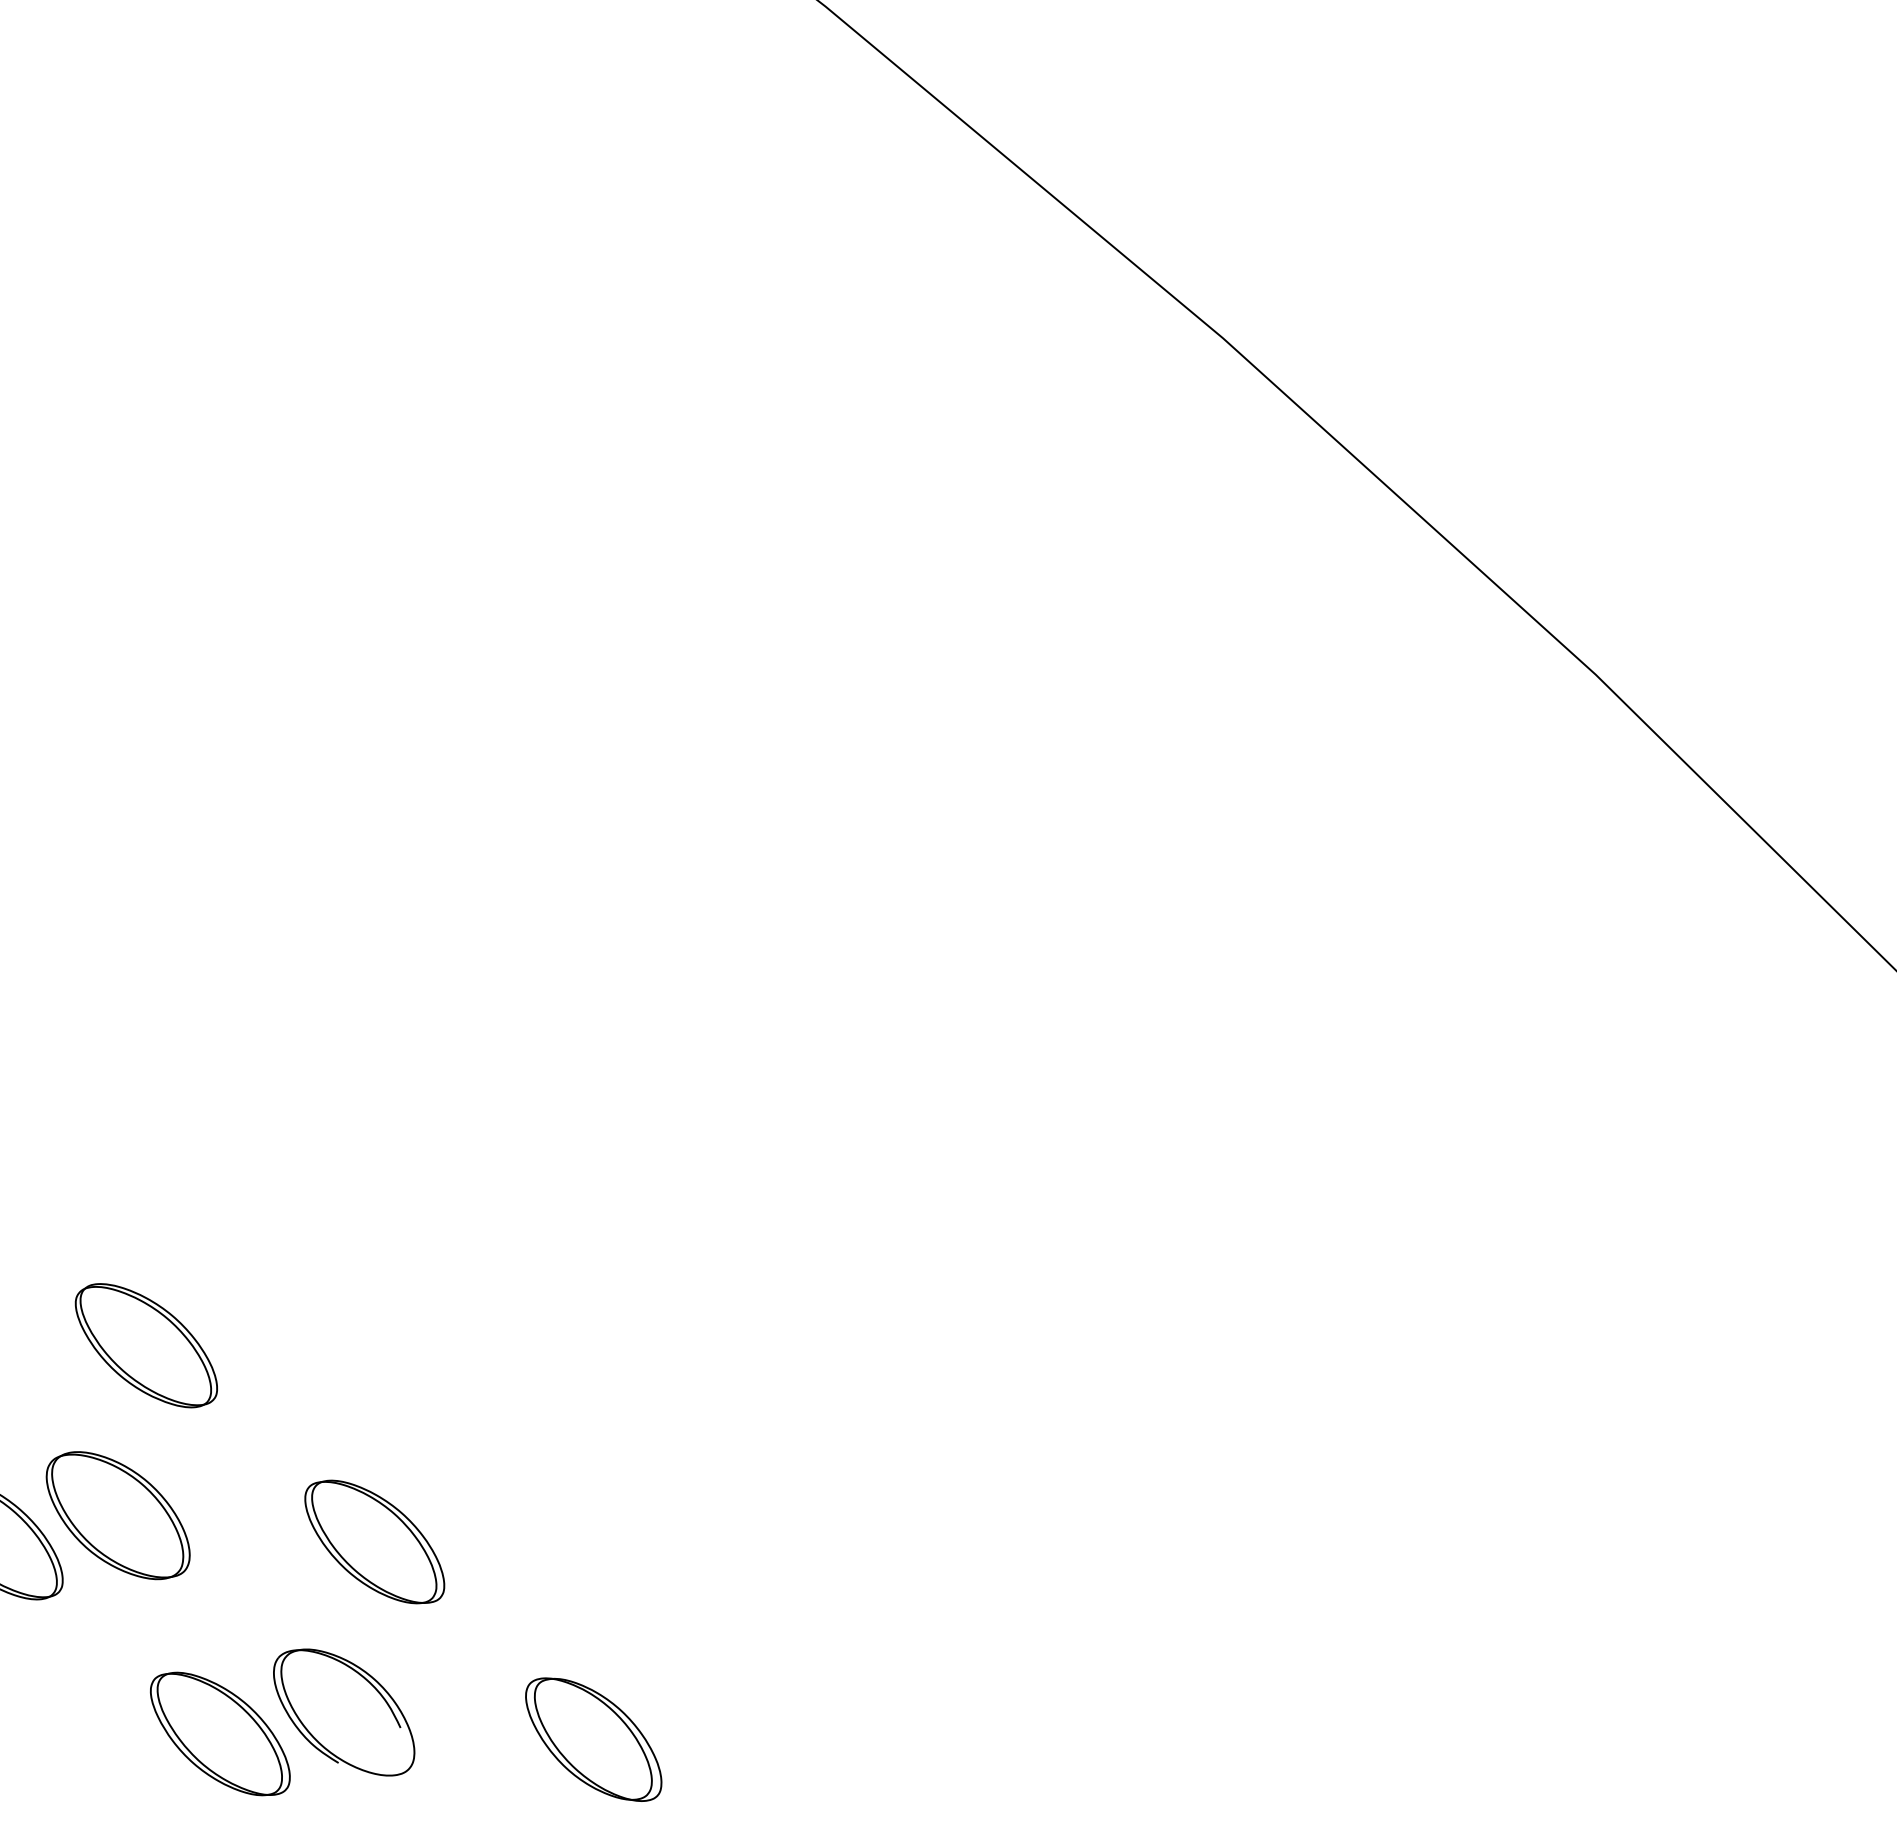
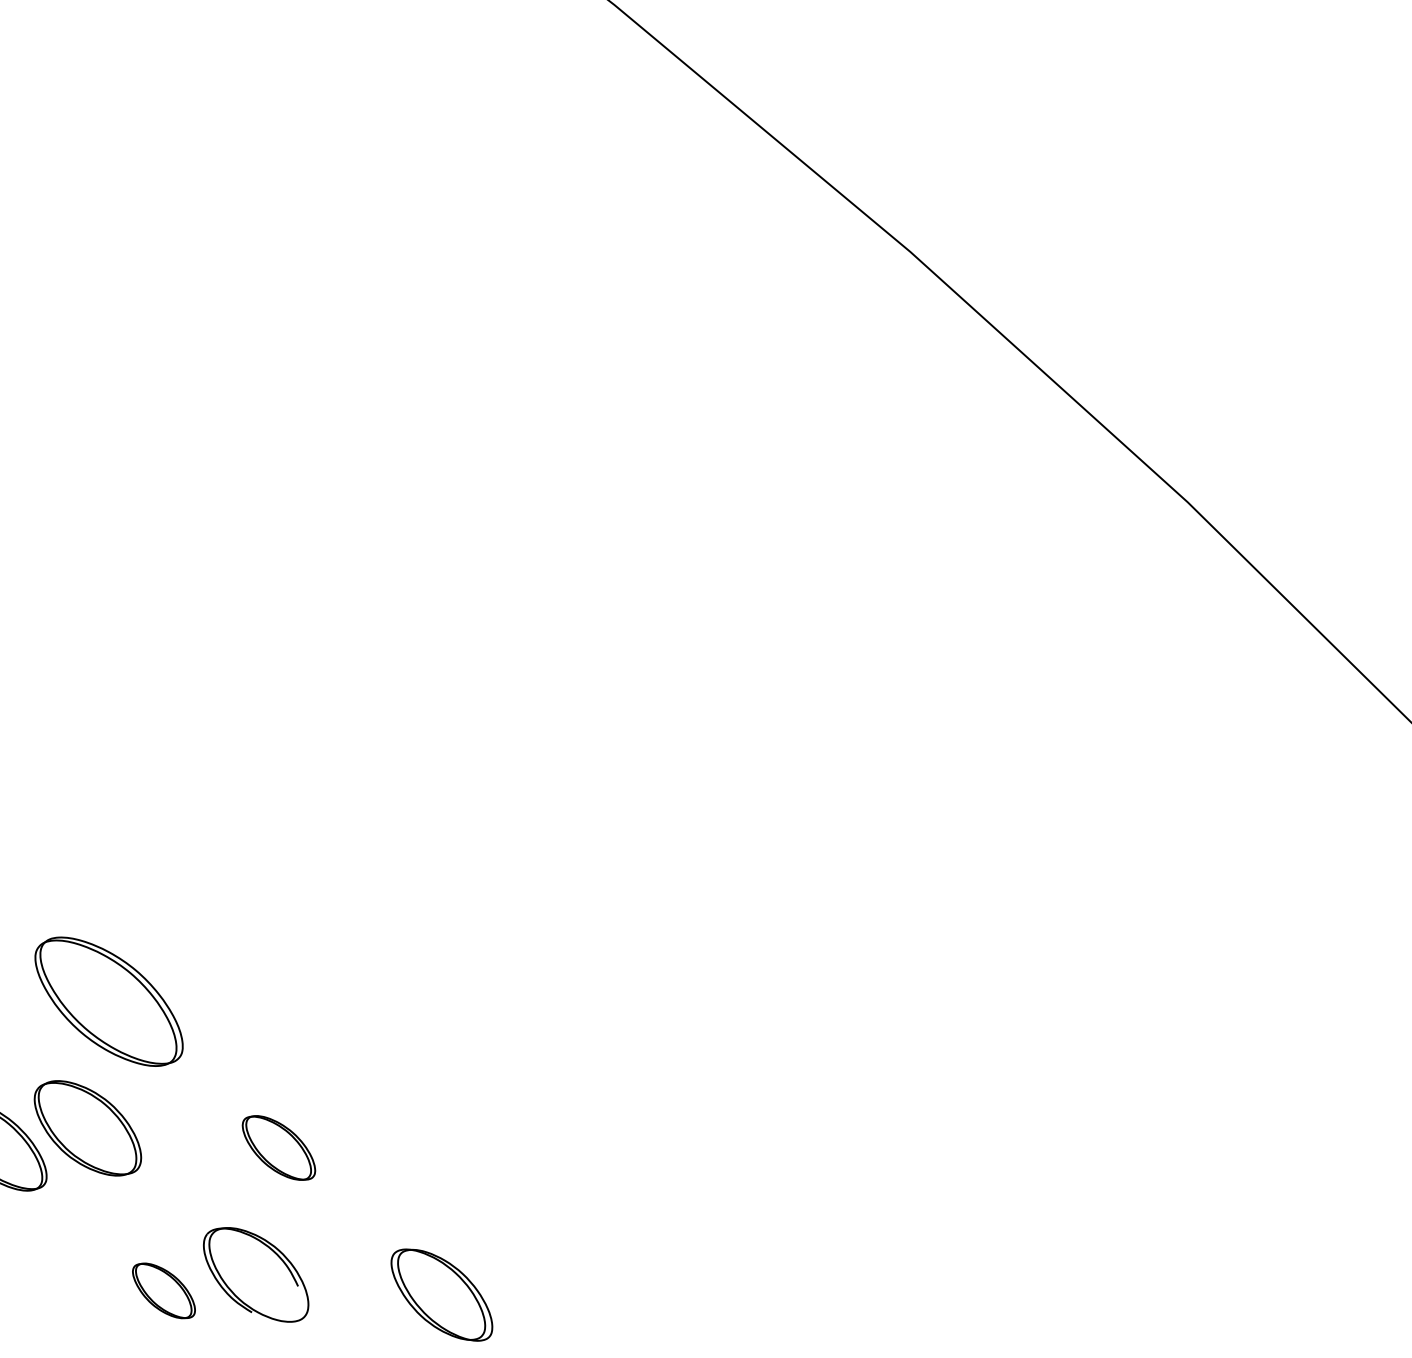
part: (145, 1345) -> (108, 1001), size x1.4
part: (374, 1541) -> (278, 1147), size x0.7
part: (220, 1733) -> (164, 1290), size x0.6

